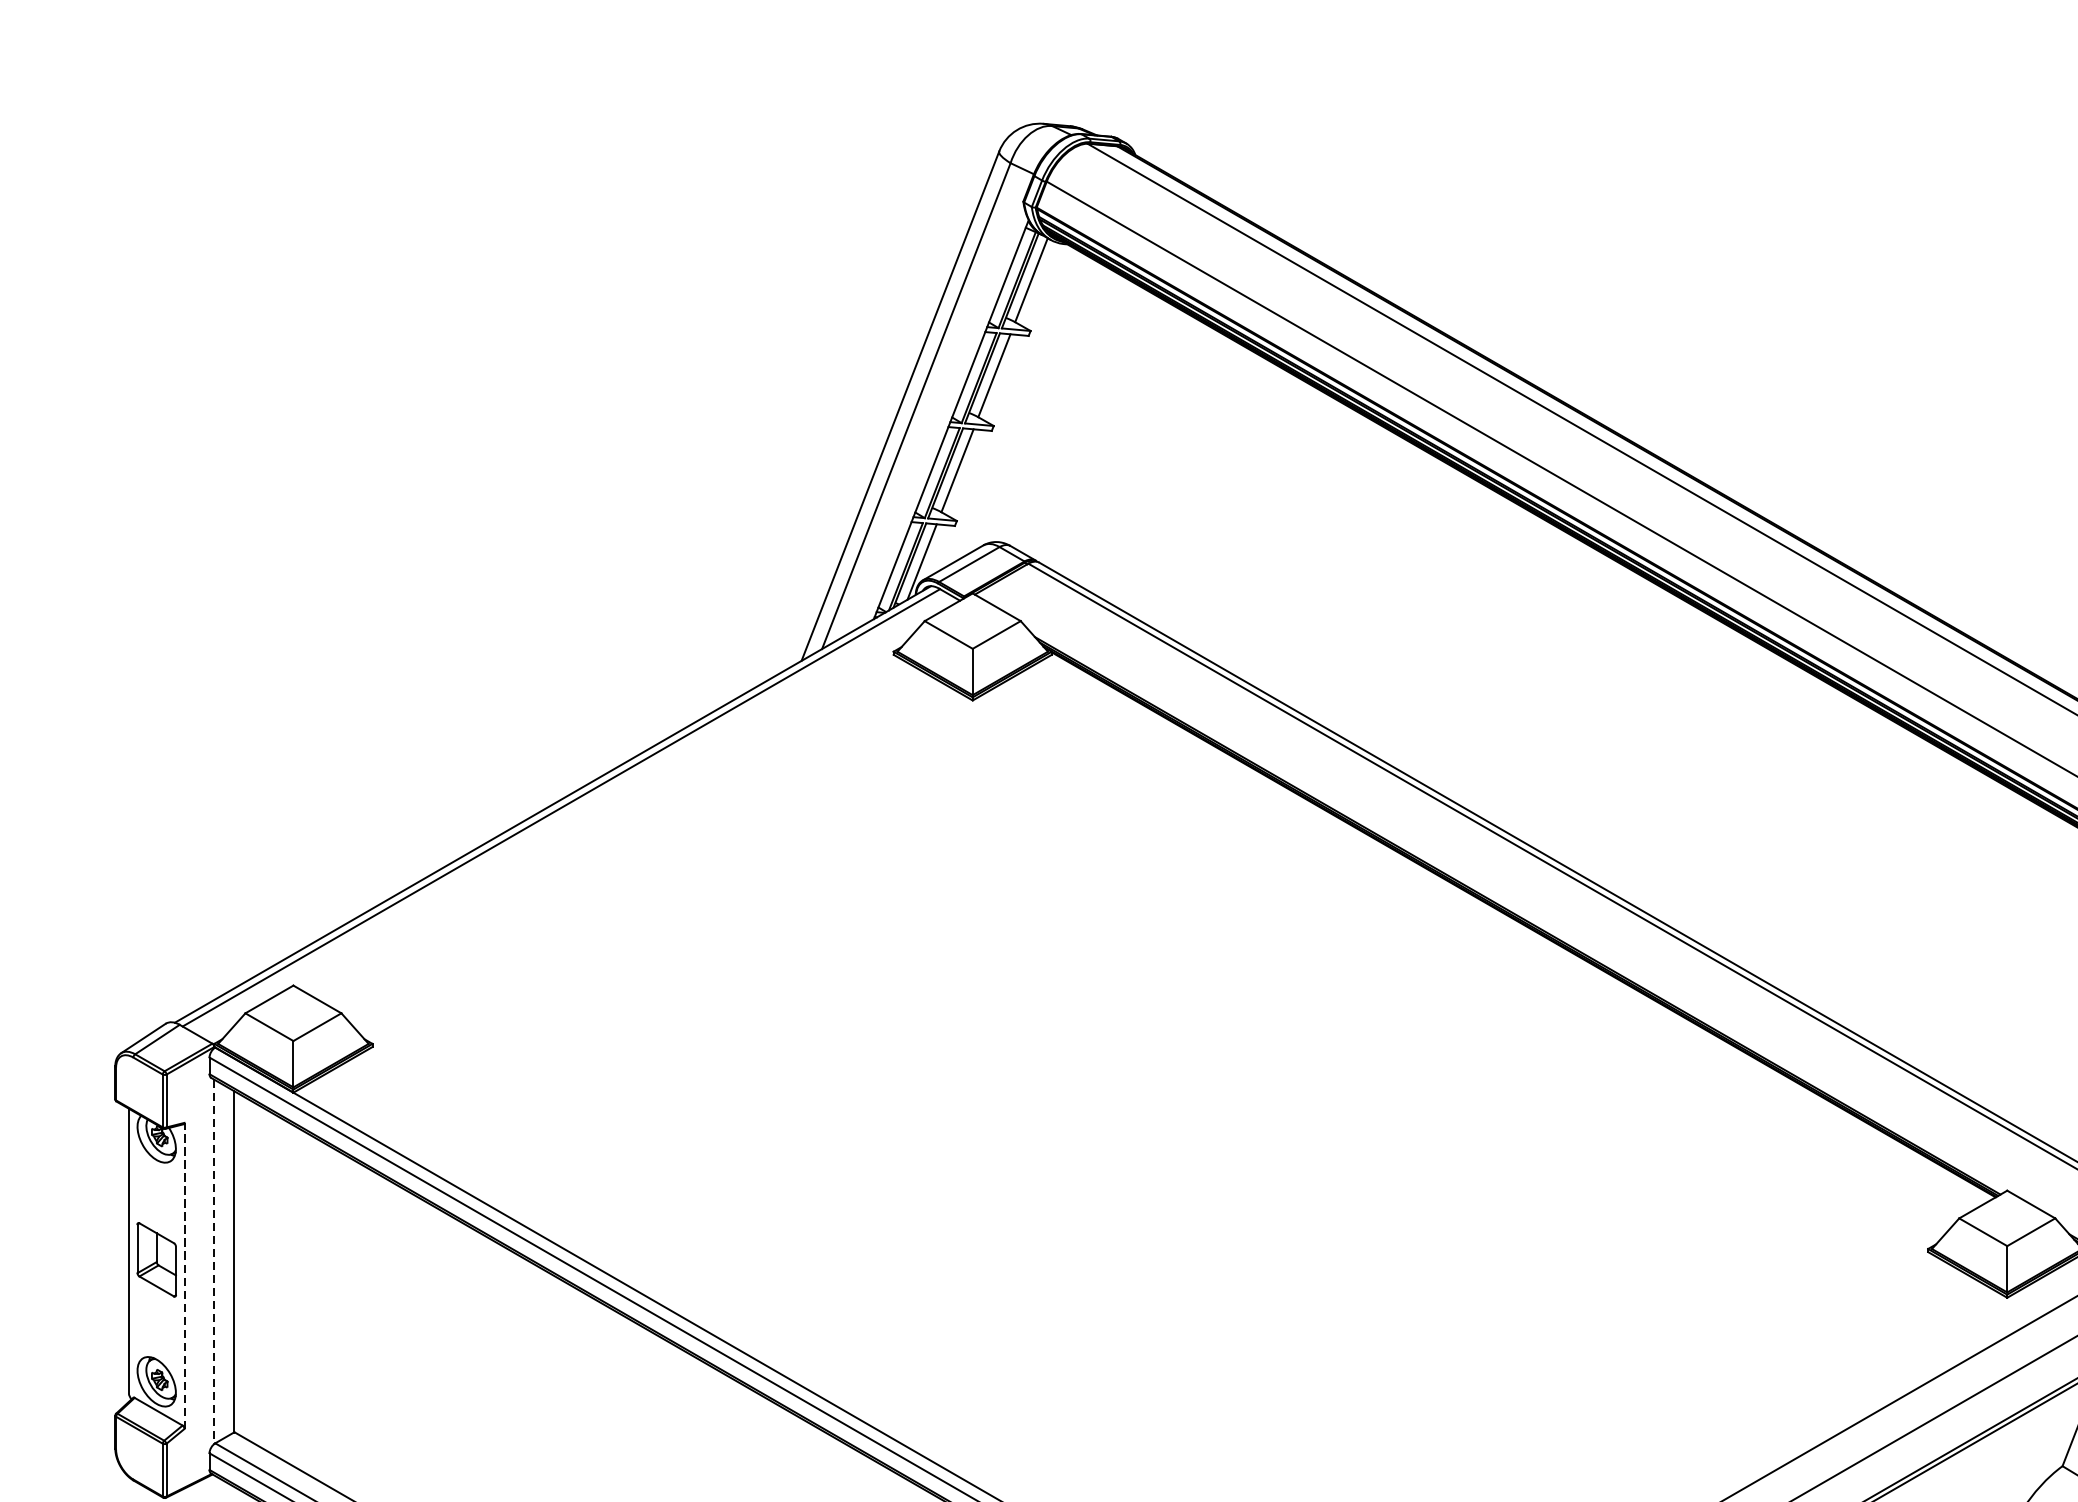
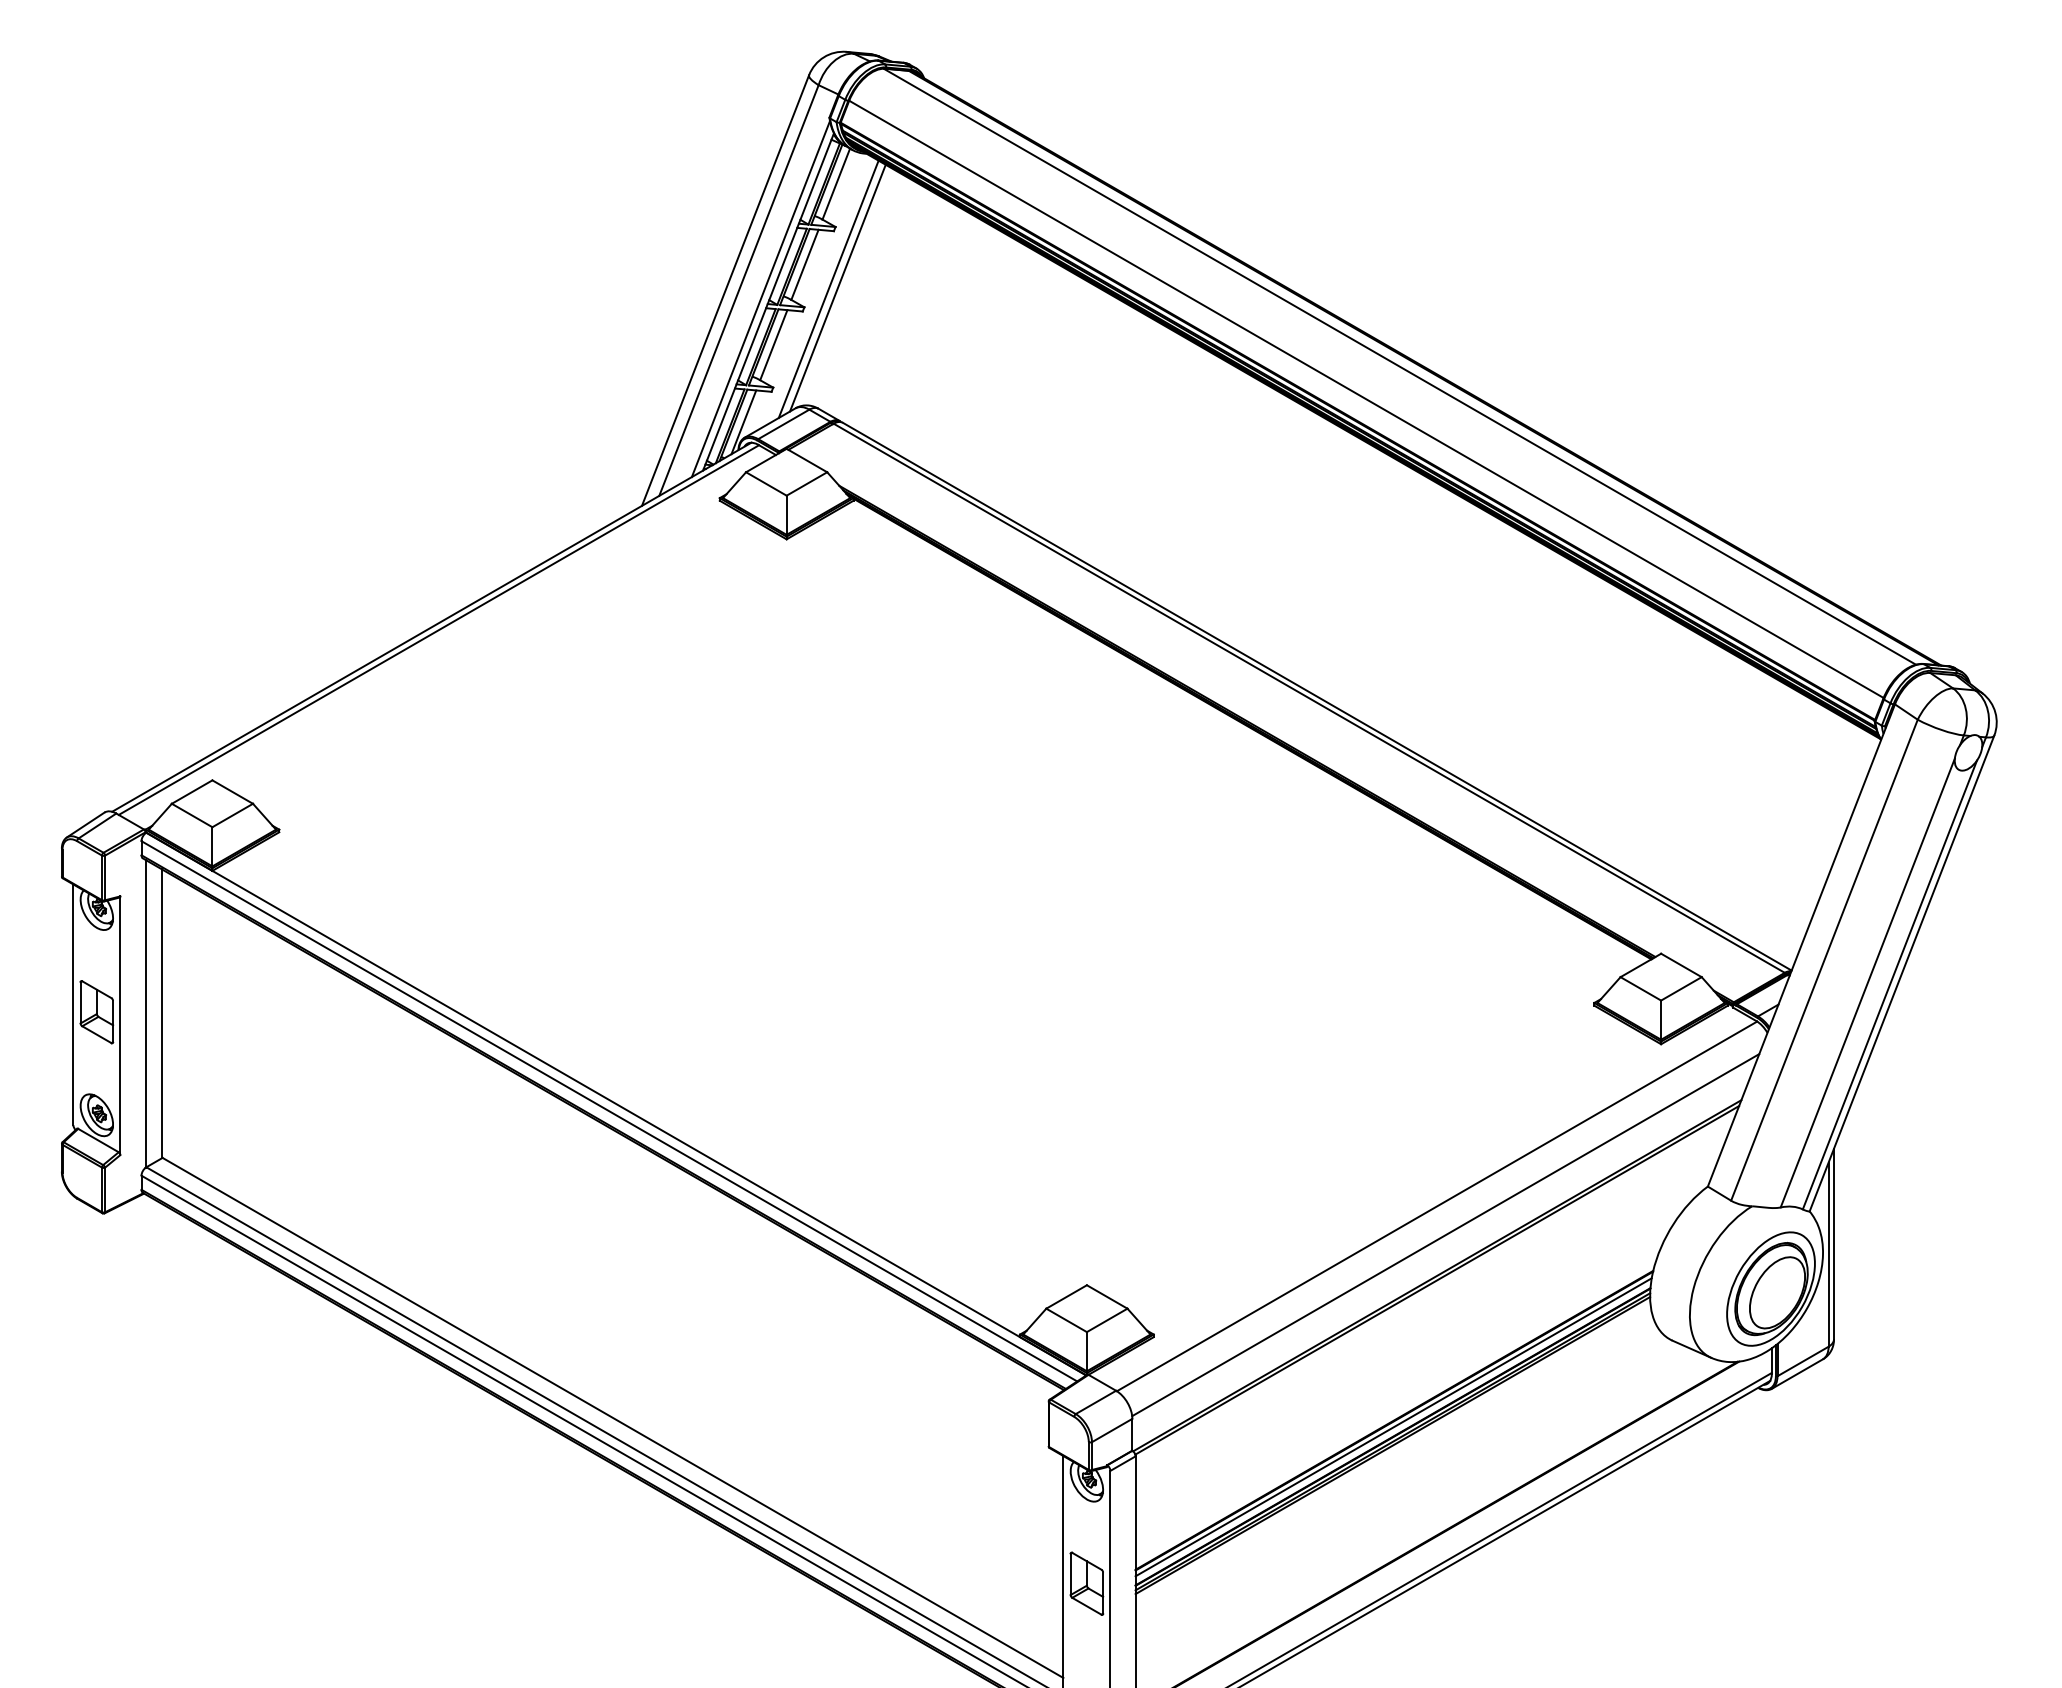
line: (1032, 402) -> (837, 287), added
line: (1022, 404) -> (828, 289), added
line: (941, 416) -> (760, 299), added
line: (214, 1261) -> (145, 1013), dashed -> solid
line: (184, 1275) -> (120, 1025), dashed -> solid

